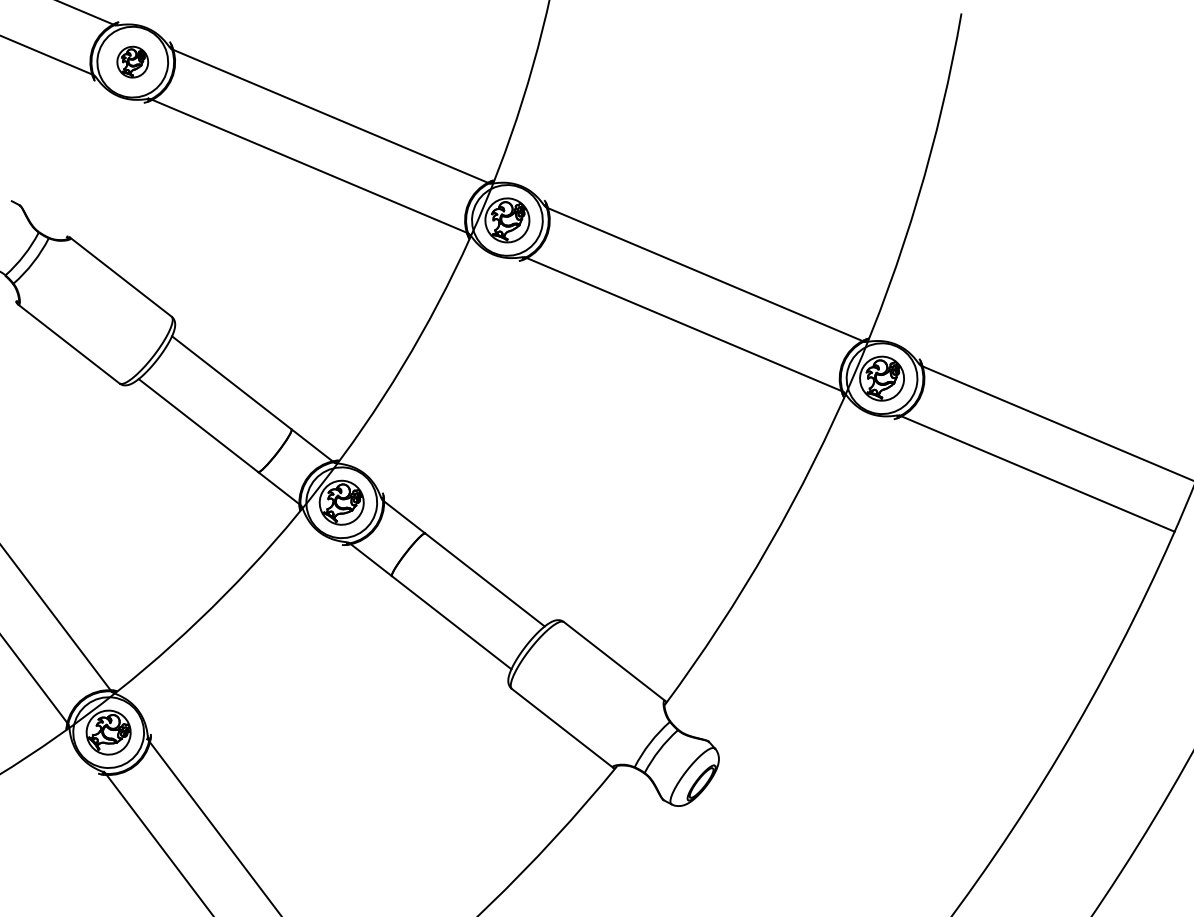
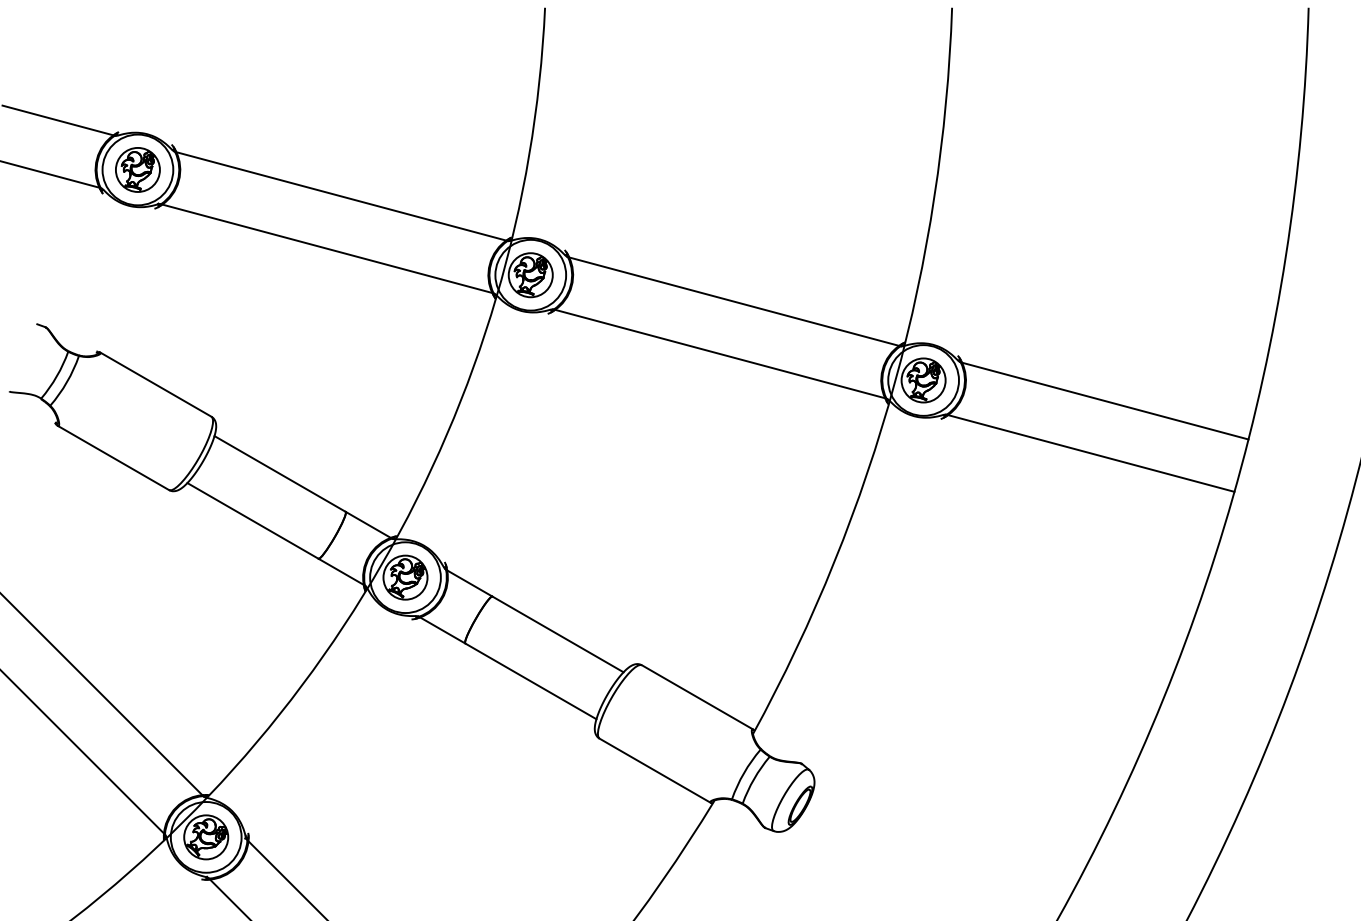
part: (132, 61) -> (137, 169), size x1.43

